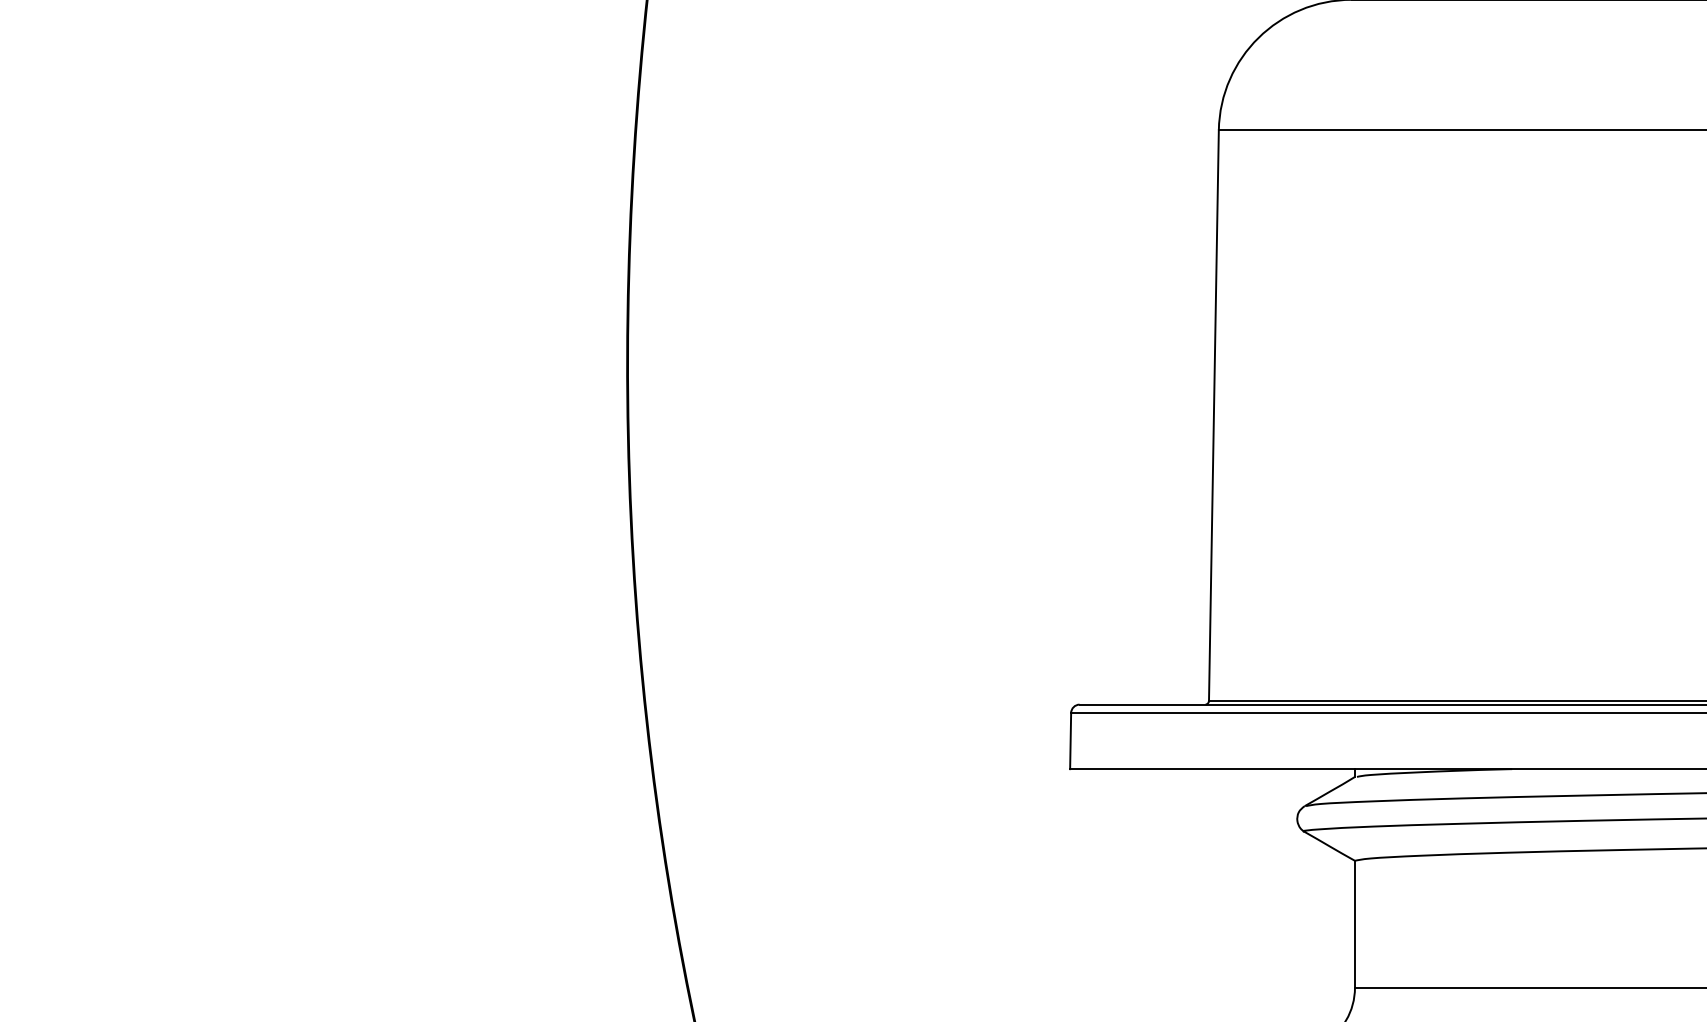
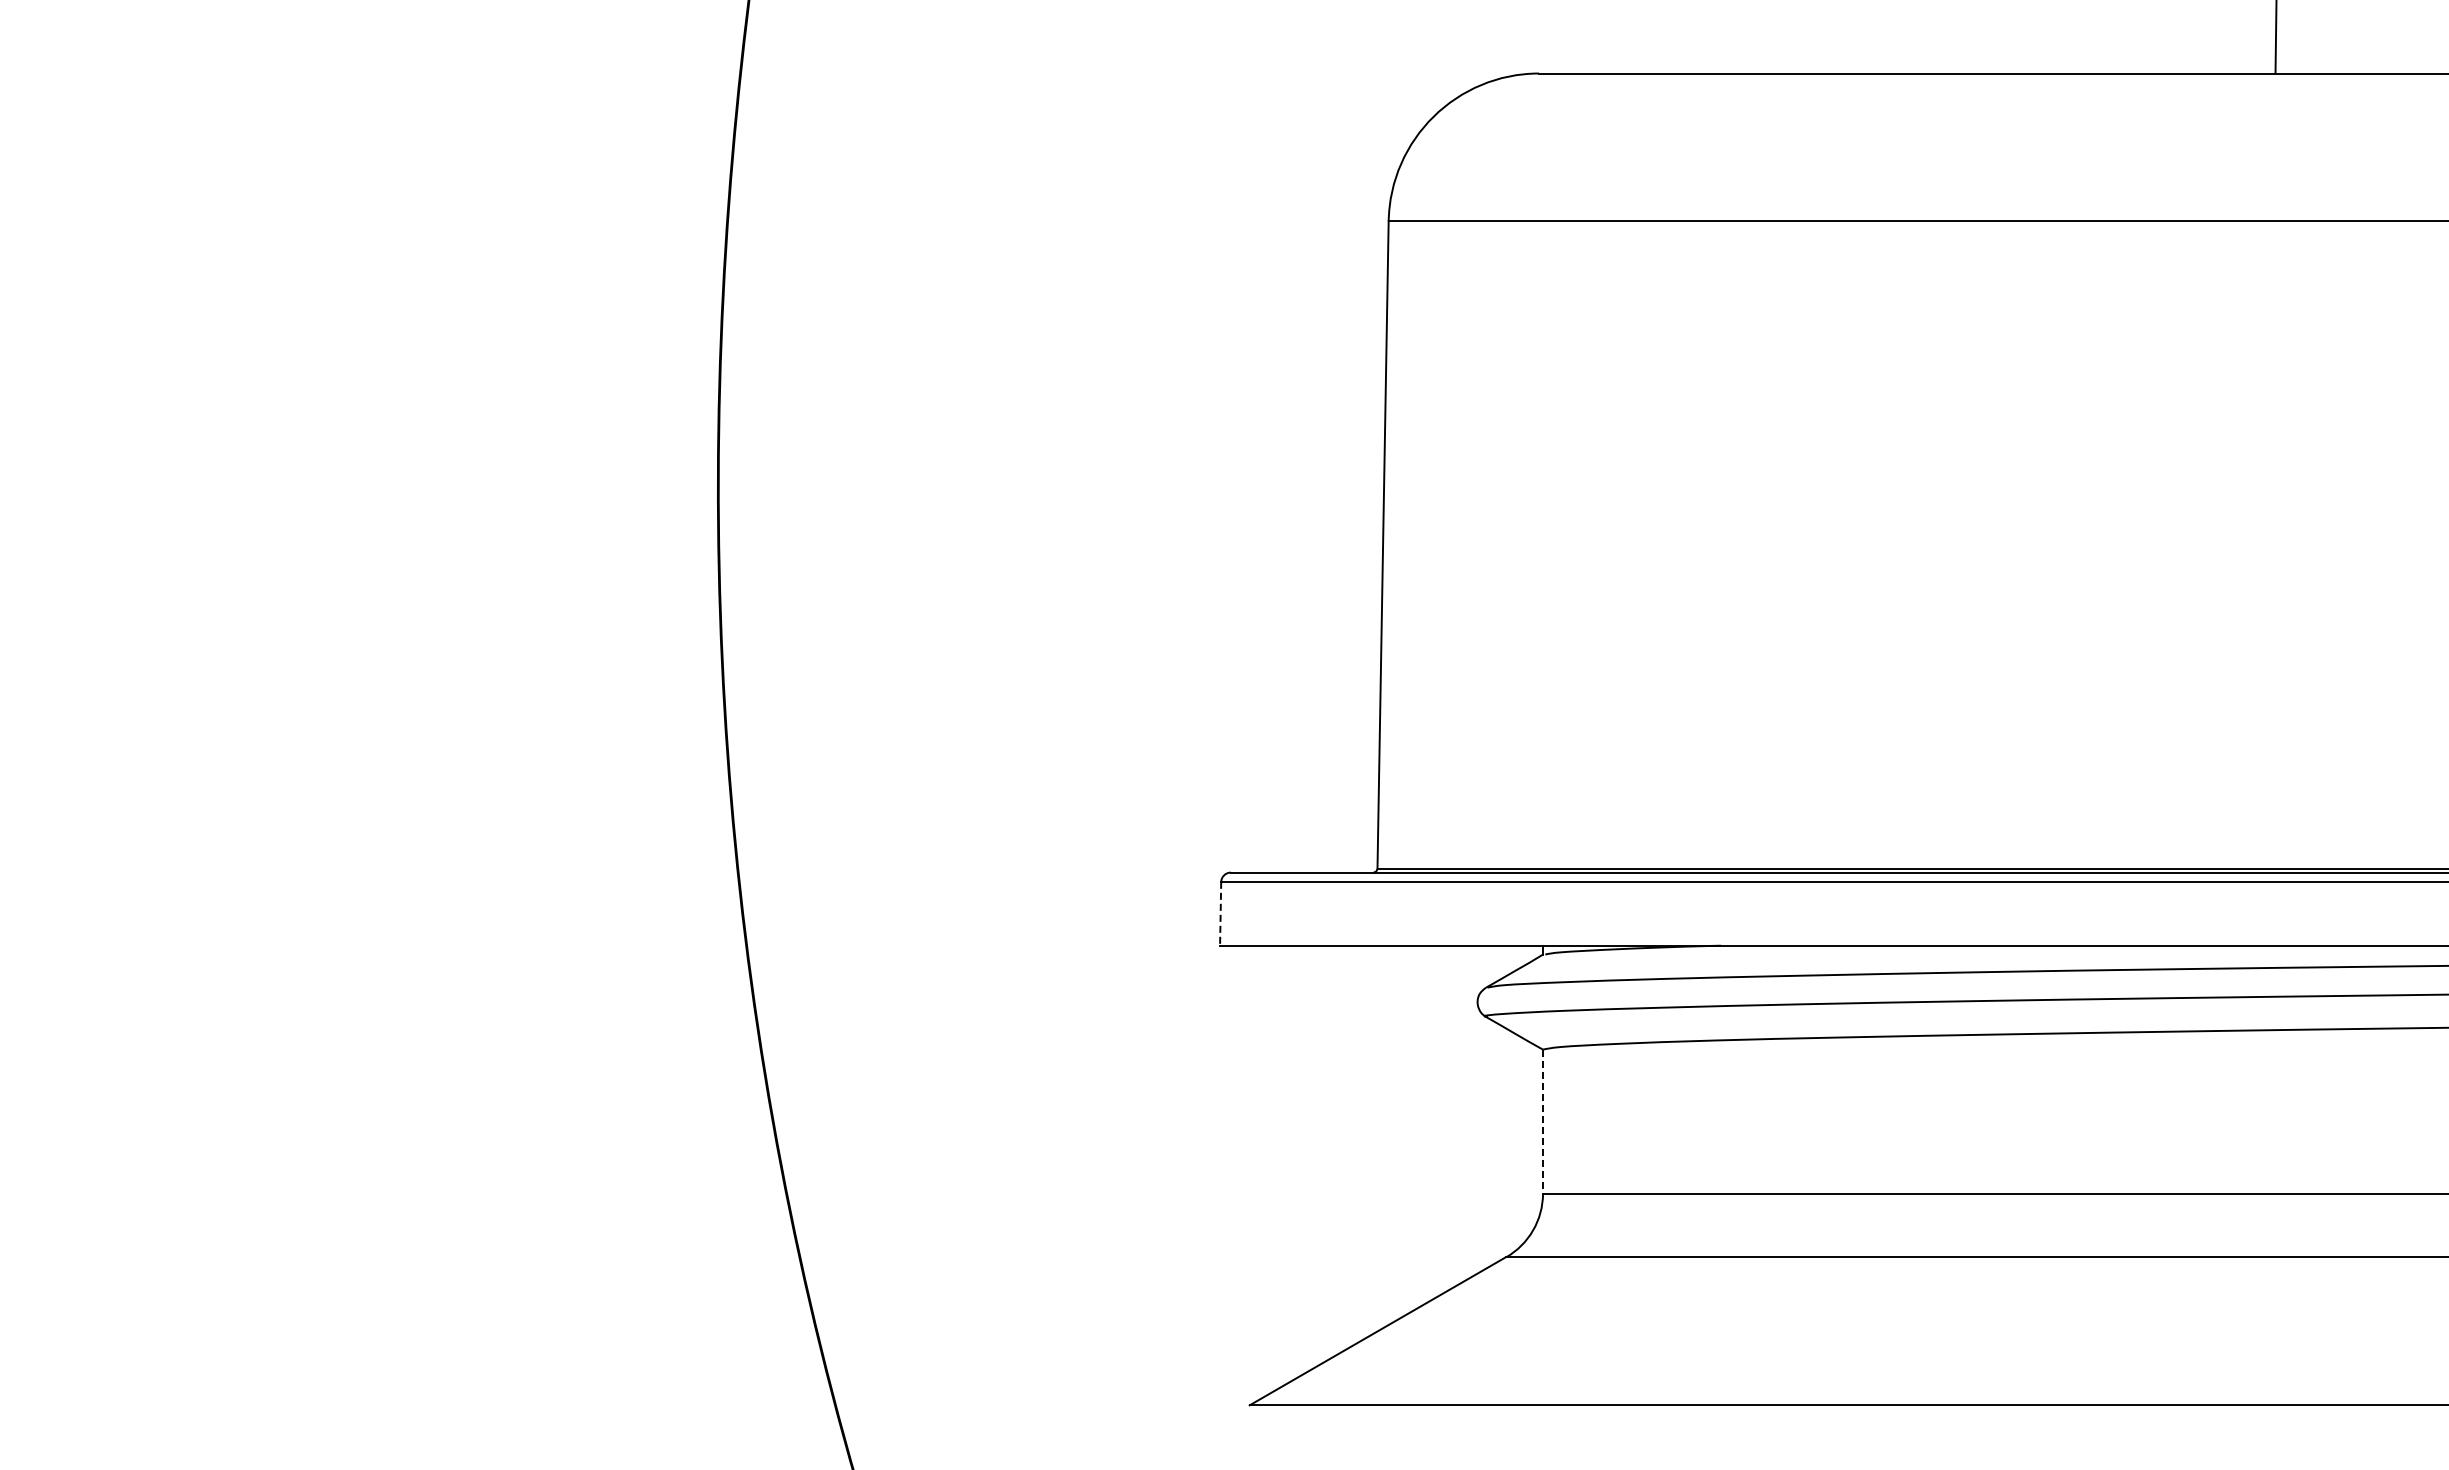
line: (1070, 740) -> (1220, 913), solid -> dashed
line: (1355, 924) -> (1543, 1121), solid -> dashed

